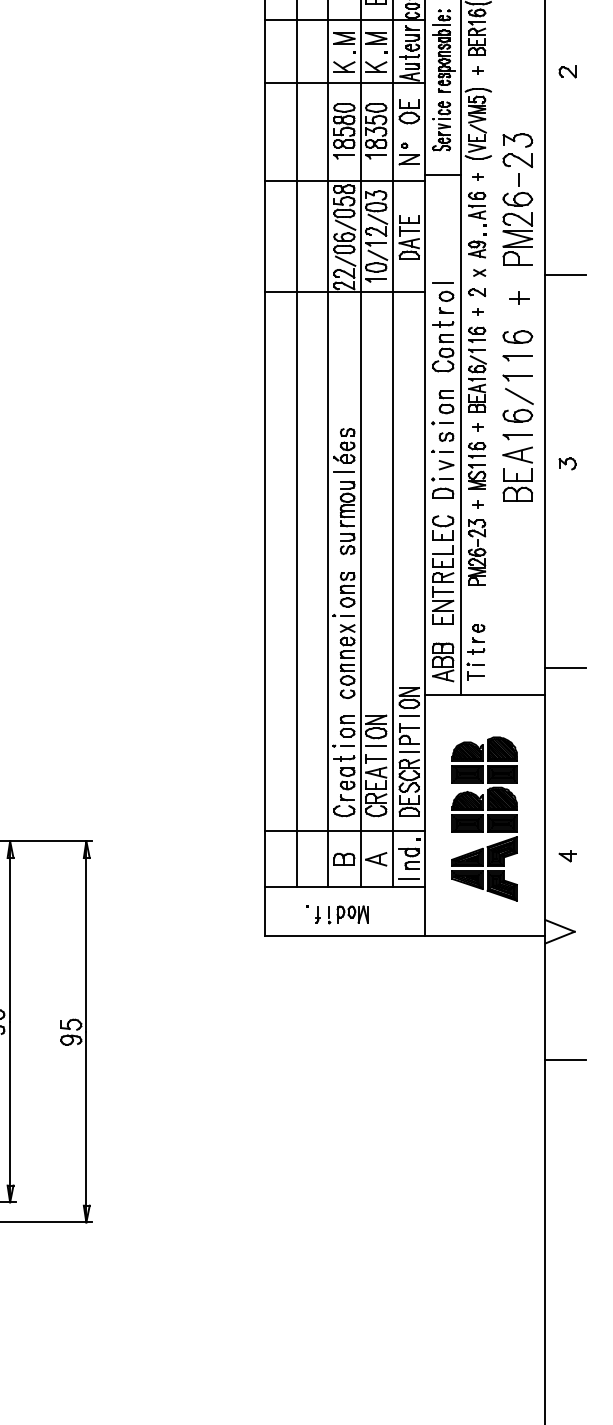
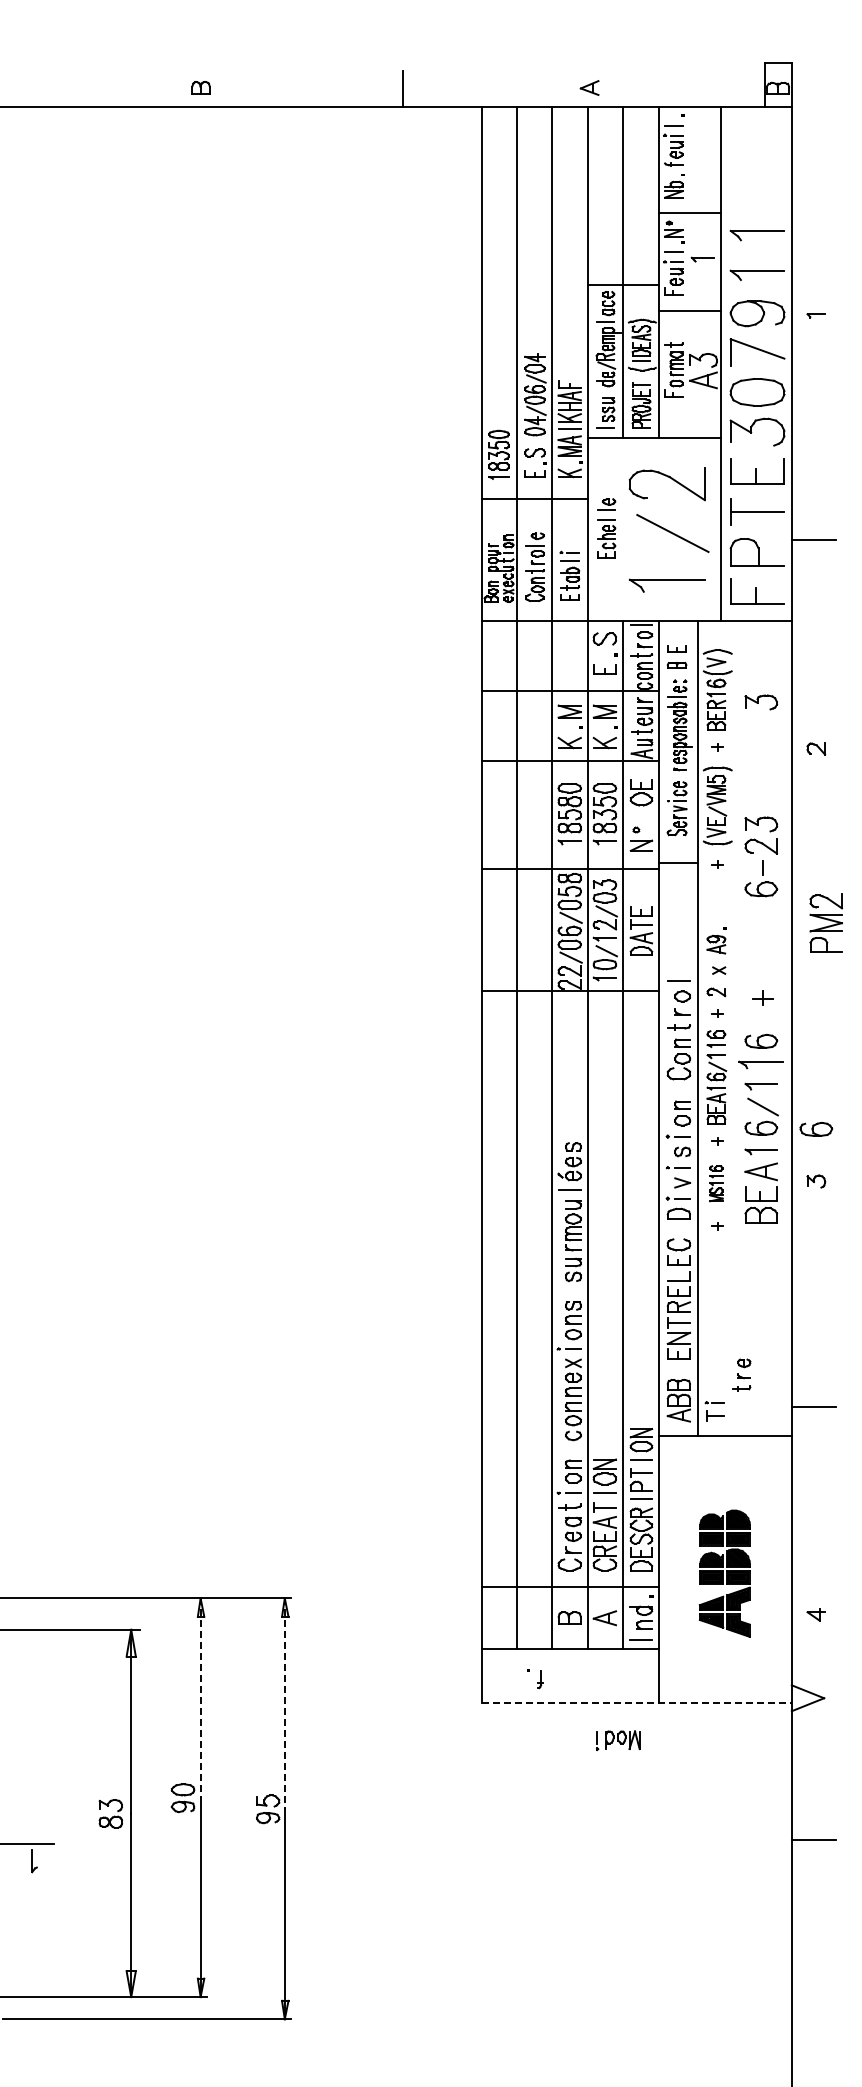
part: (517, 30) -> (761, 702), added
part: (477, 208) -> (716, 899), removed
part: (517, 238) -> (826, 922), moved
line: (565, 274) -> (813, 972), removed
part: (517, 357) -> (760, 1064), size x1.4
part: (567, 416) -> (816, 1129), added
part: (477, 465) -> (716, 1183), size x0.7
part: (477, 552) -> (716, 1279), removed
part: (476, 638) -> (741, 1374), moved
part: (484, 818) -> (724, 1573), size x0.7
part: (348, 914) -> (618, 1740), moved
line: (10, 931) -> (200, 1698), solid -> dashed
line: (404, 935) -> (636, 1702), solid -> dashed
line: (86, 937) -> (284, 1704), solid -> dashed

